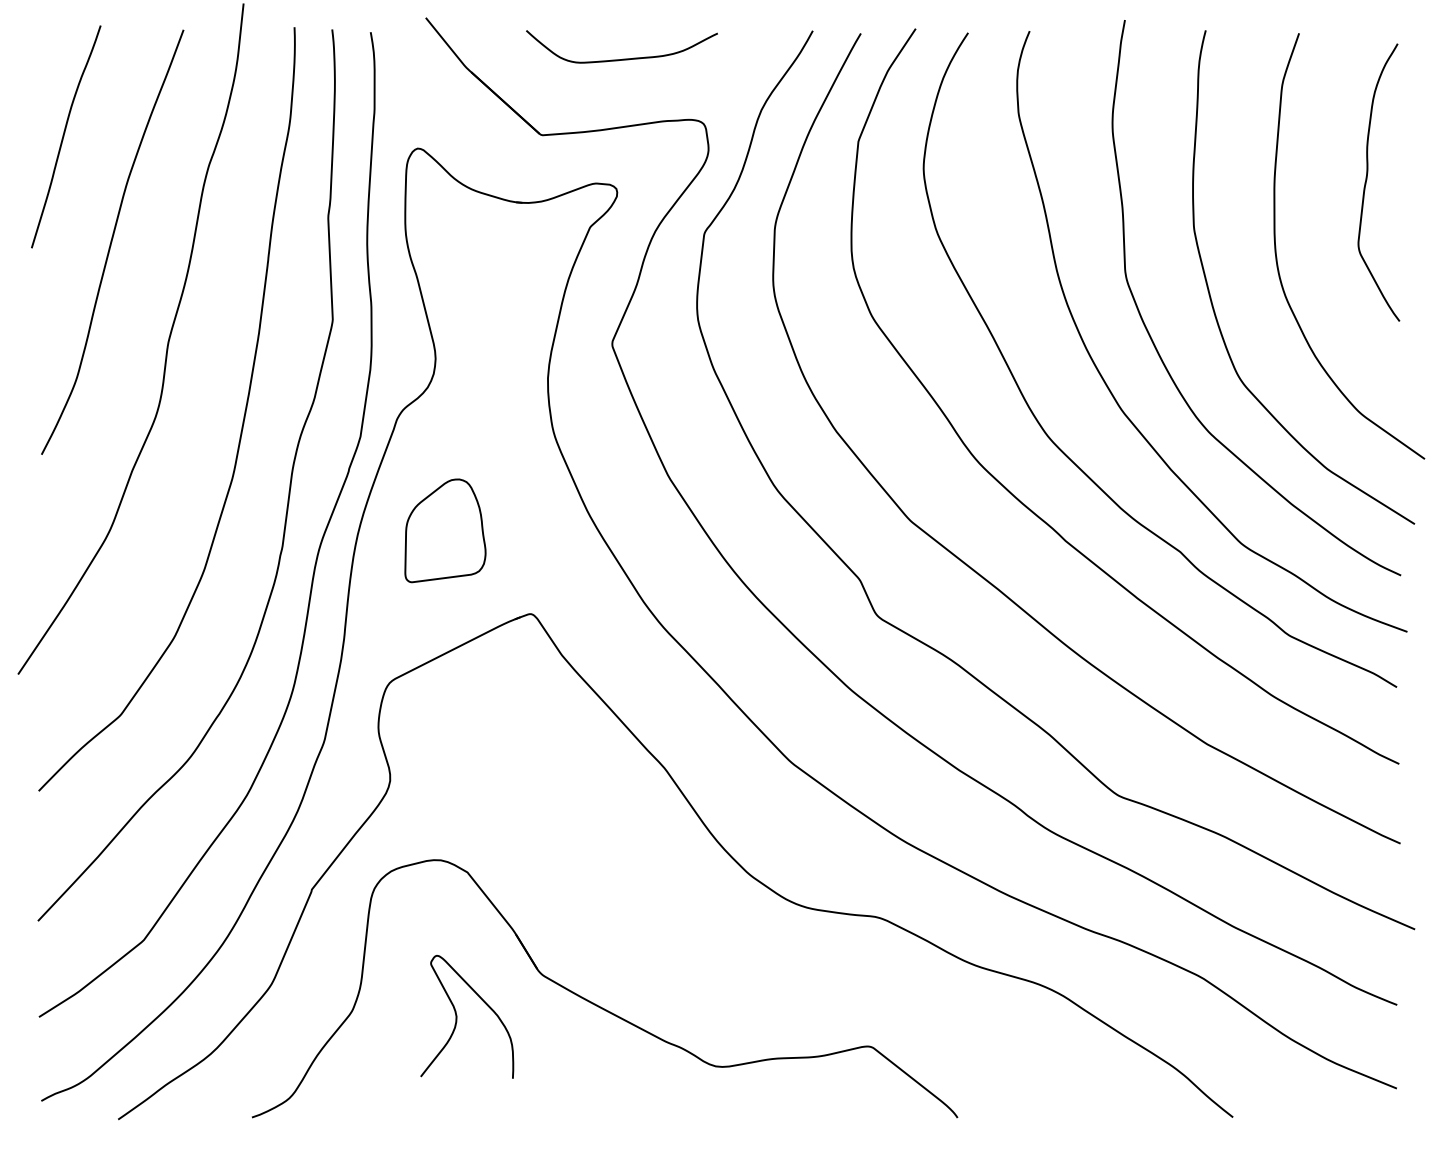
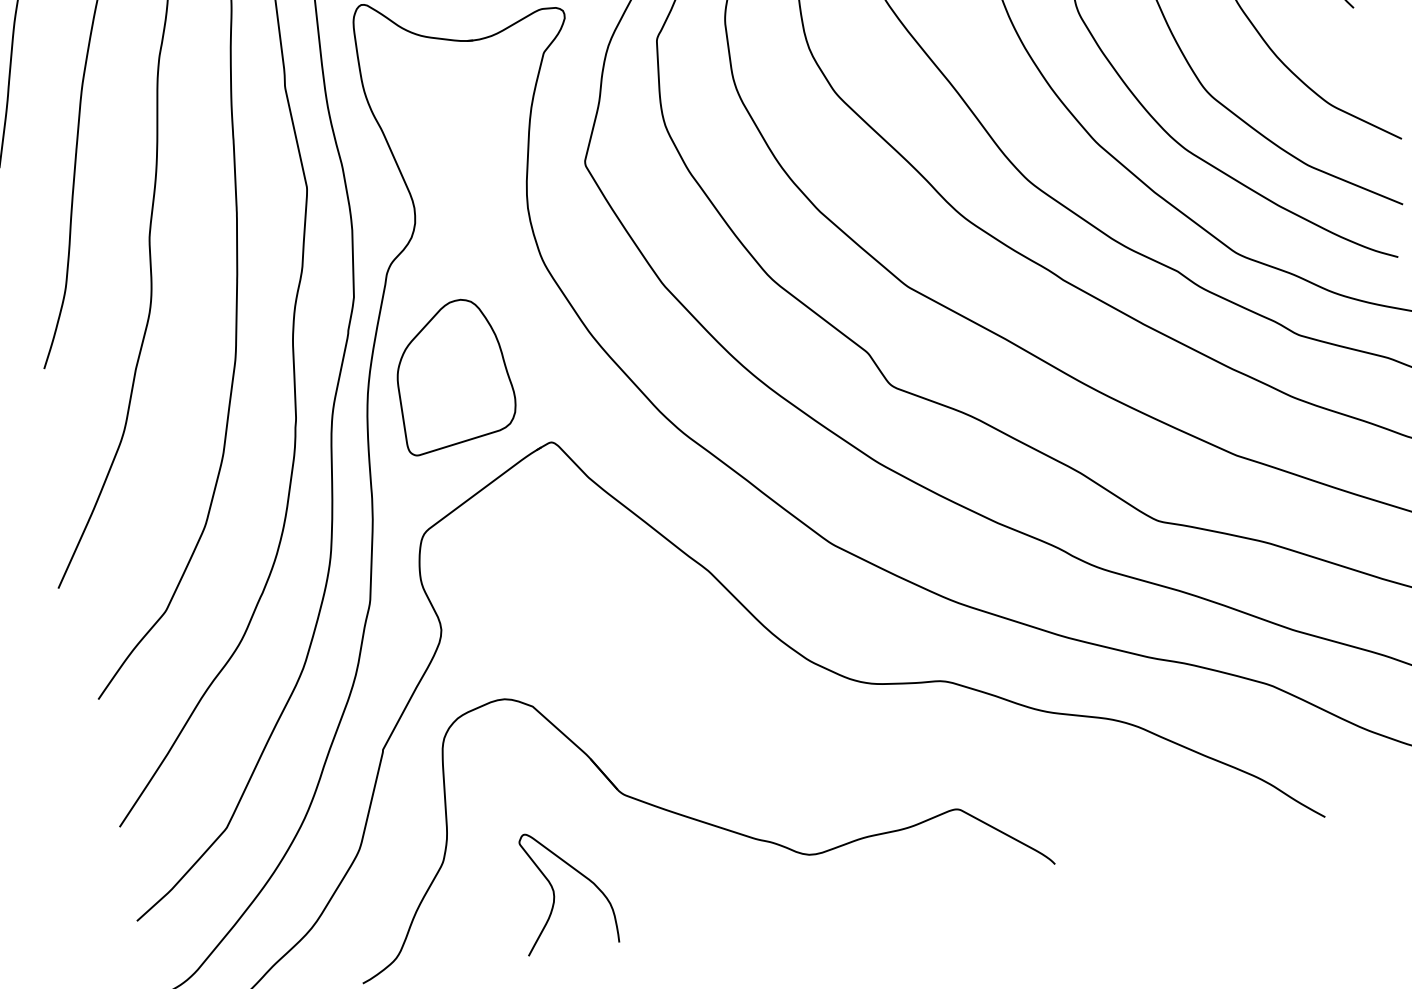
part: (445, 530) -> (453, 374), size x1.43
curve: (457, 1016) -> (554, 890), moved

